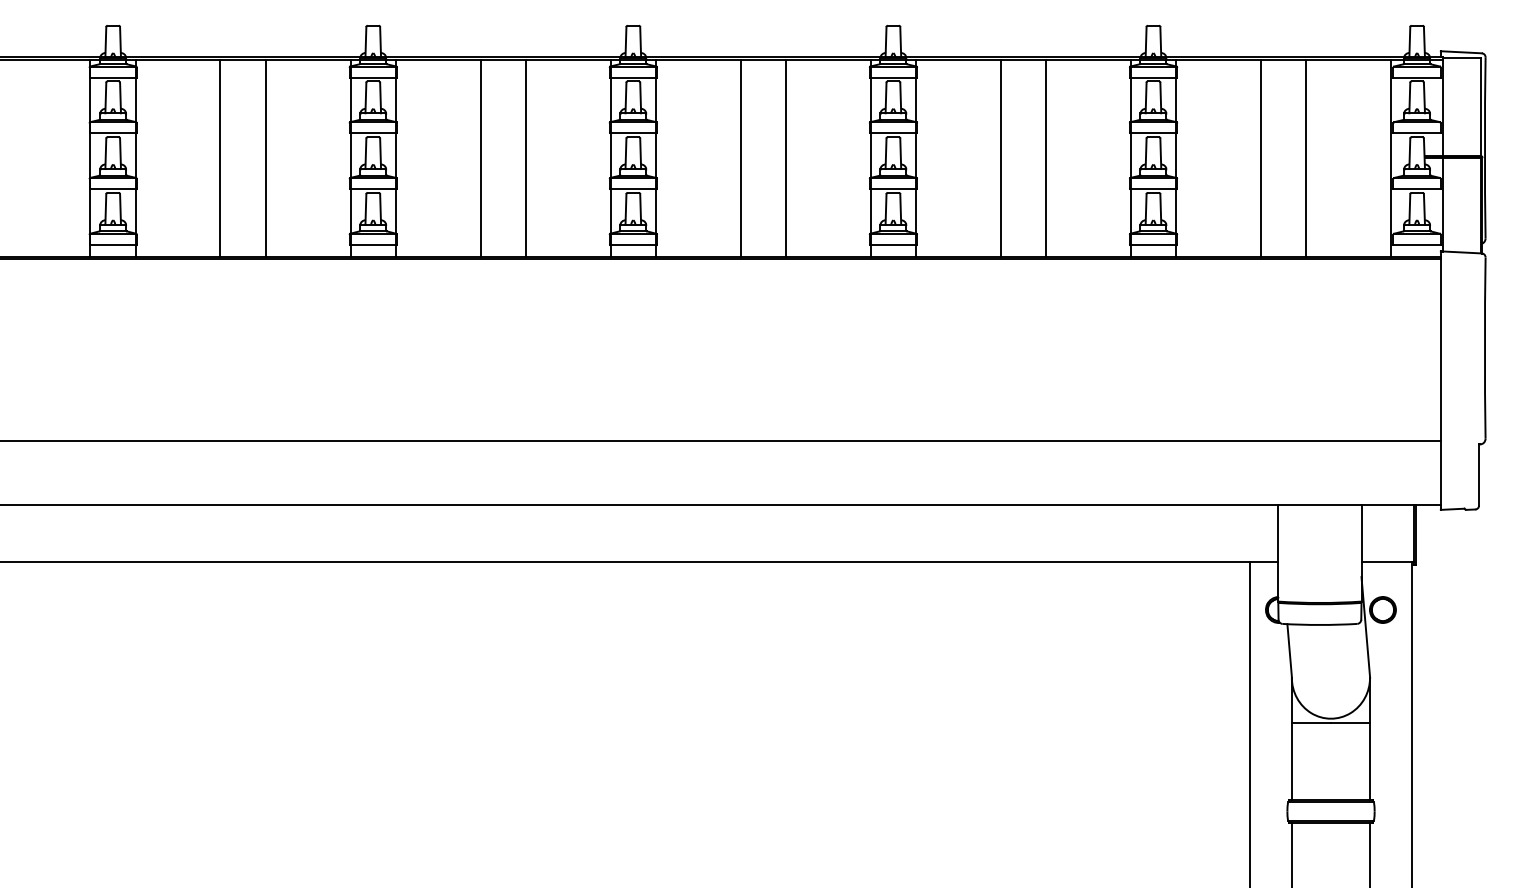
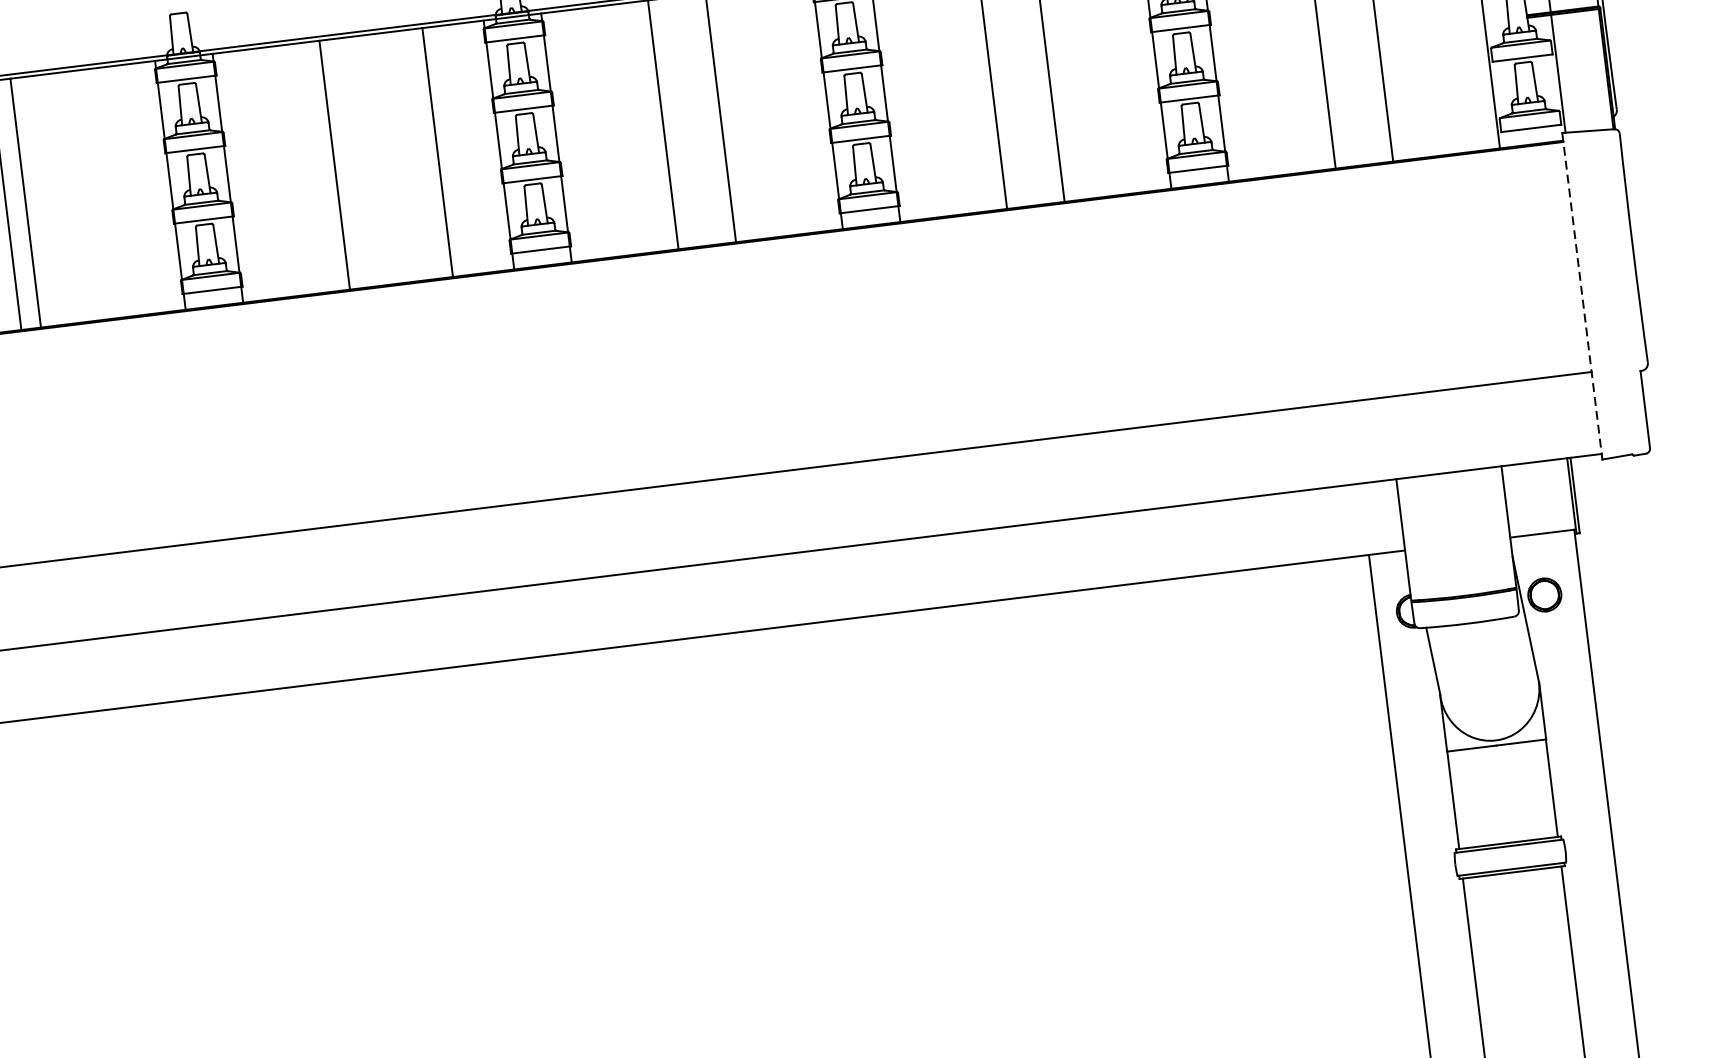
line: (265, 158) -> (25, 202), moved
line: (526, 158) -> (438, 151), moved
line: (1440, 379) -> (1581, 294), solid -> dashed

